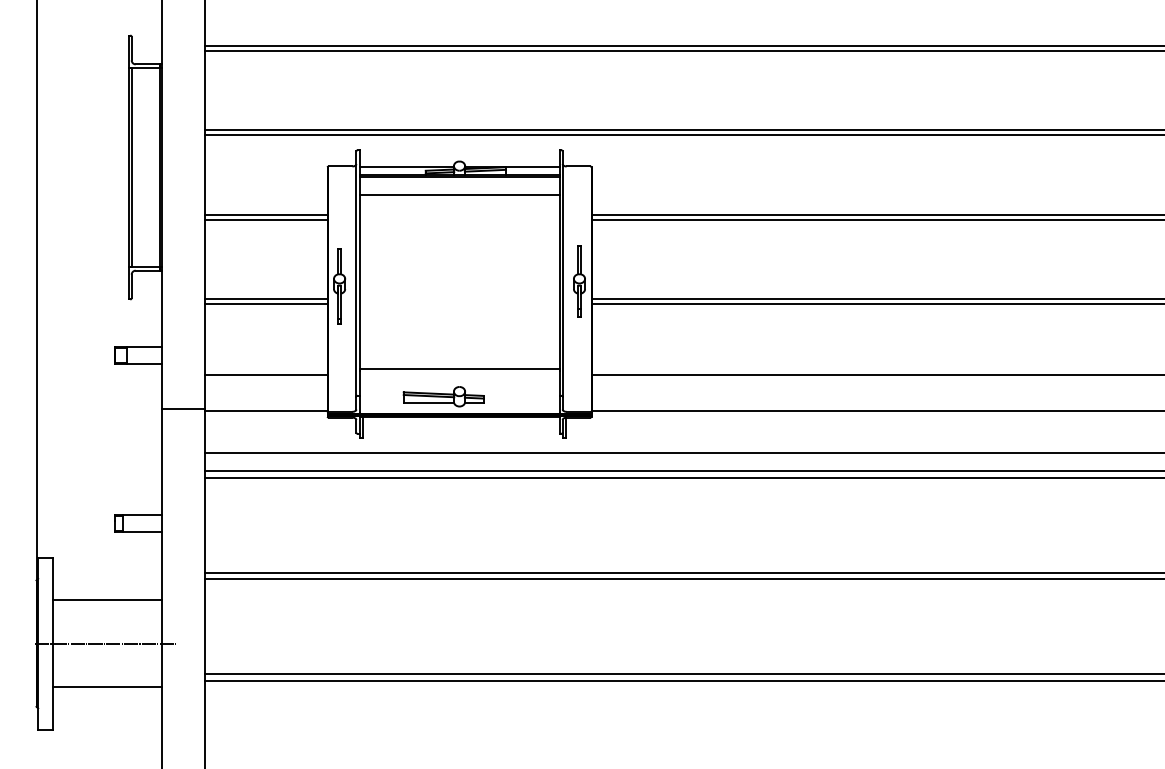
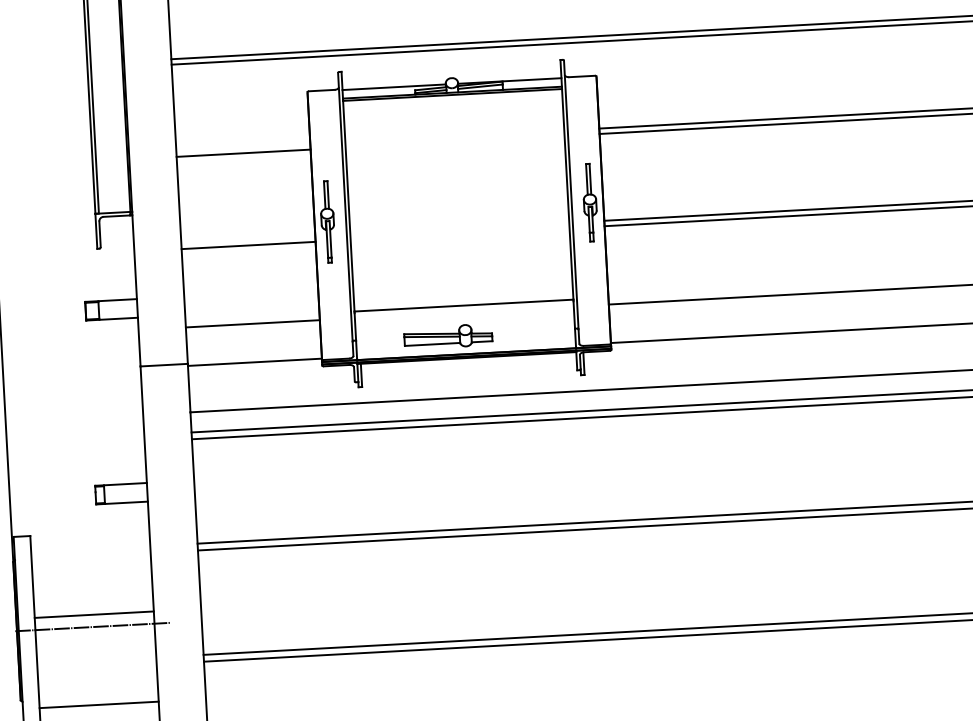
line: (459, 194) -> (453, 114), removed
line: (266, 214) -> (243, 147), removed
line: (266, 298) -> (248, 239), removed
line: (107, 600) -> (94, 614), moved
line: (107, 686) -> (98, 704), moved

